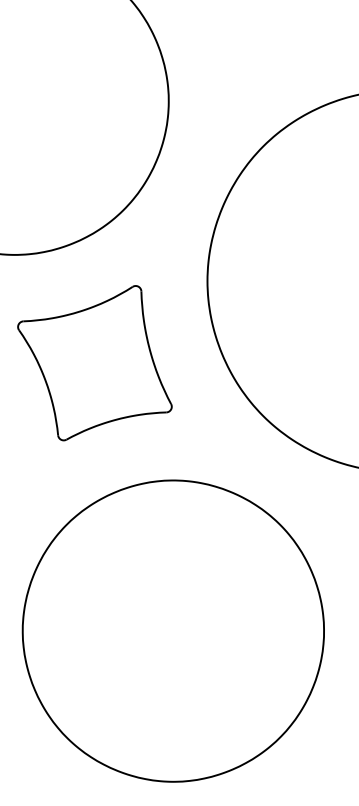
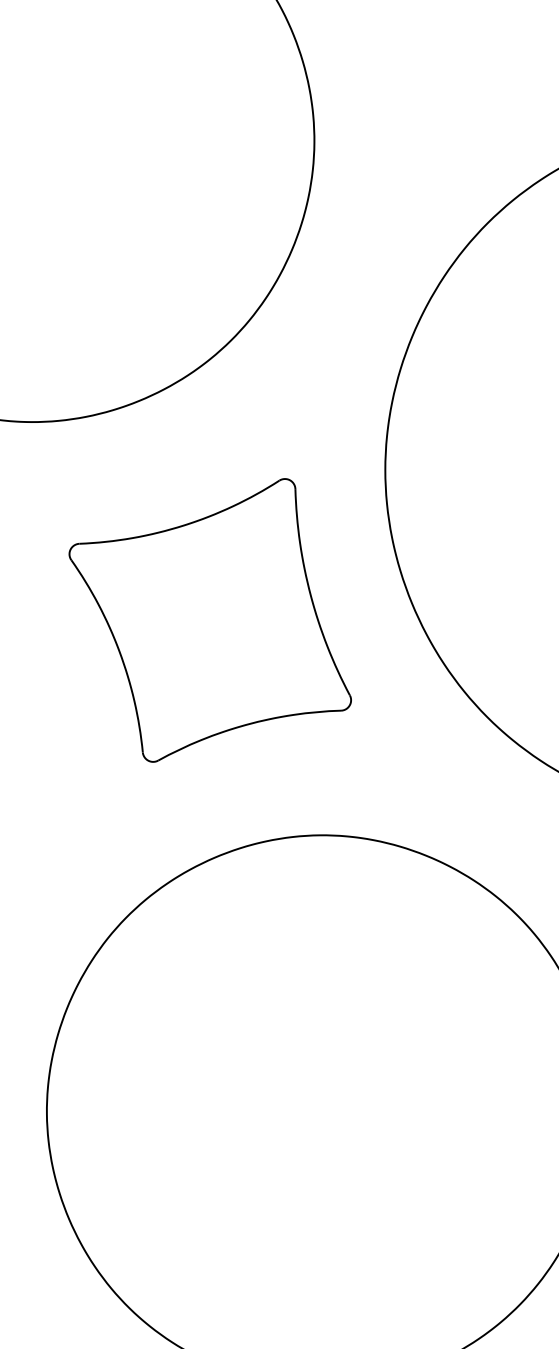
part: (94, 363) -> (209, 621), moved

